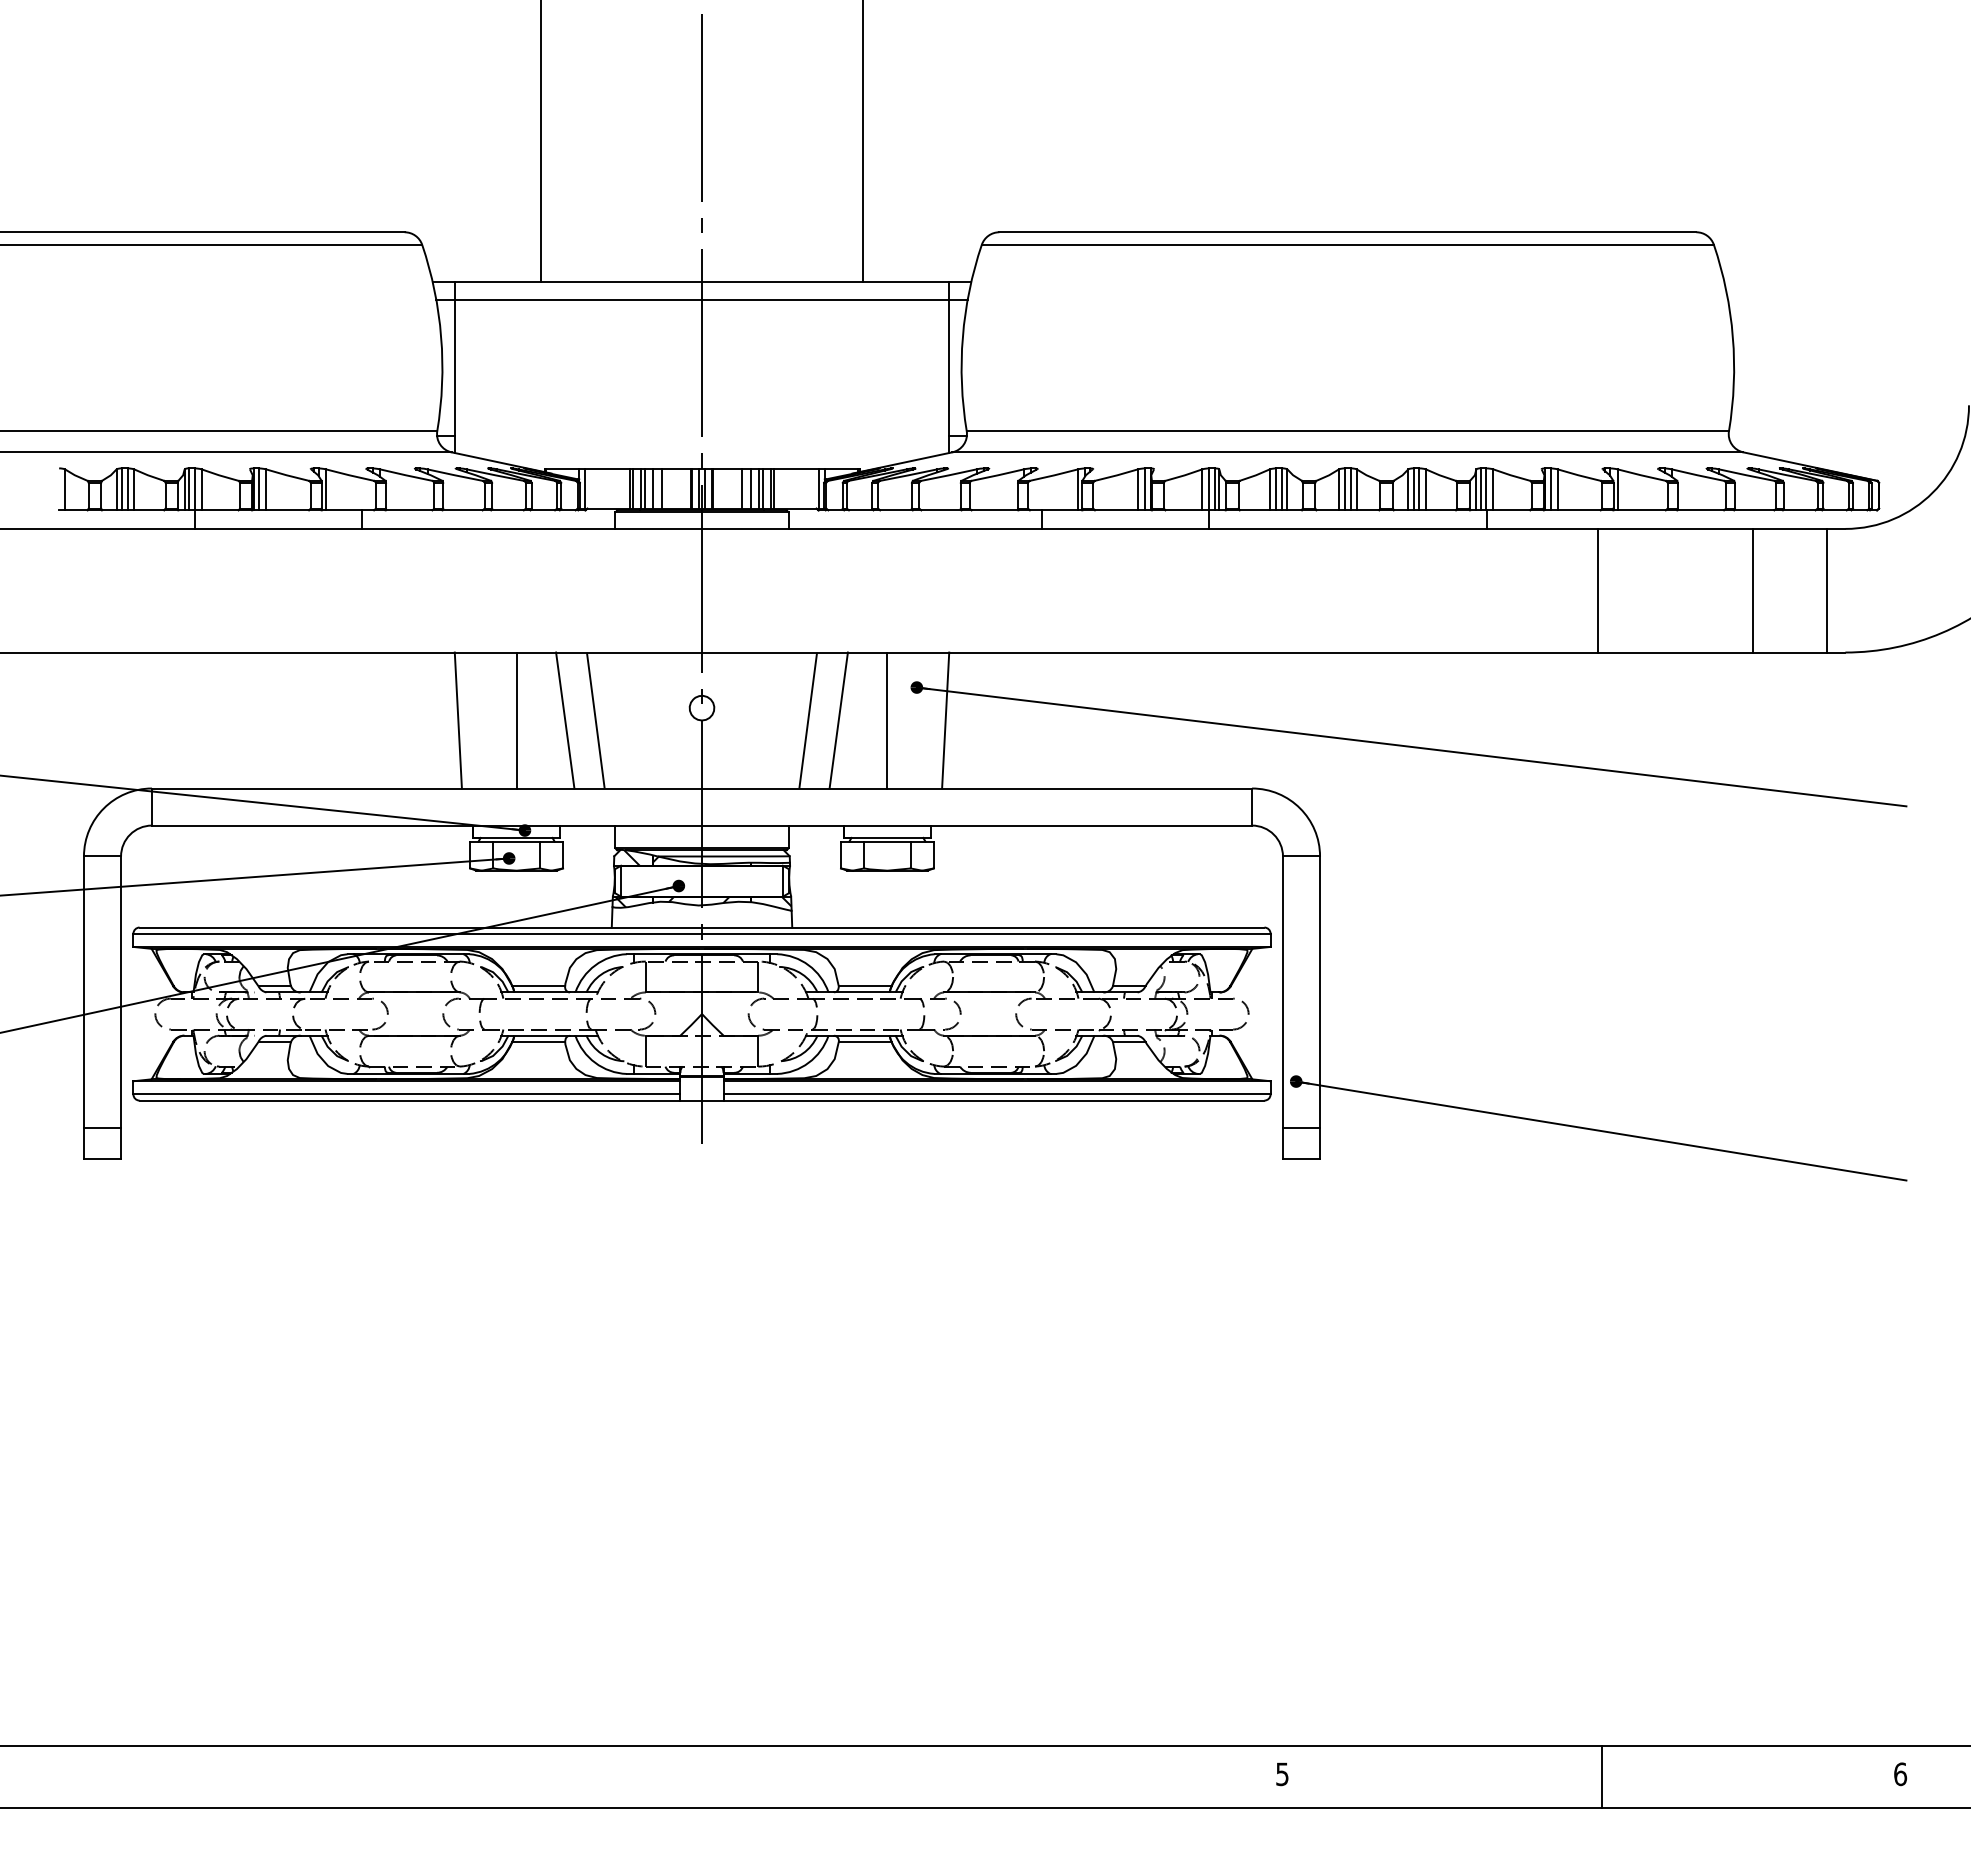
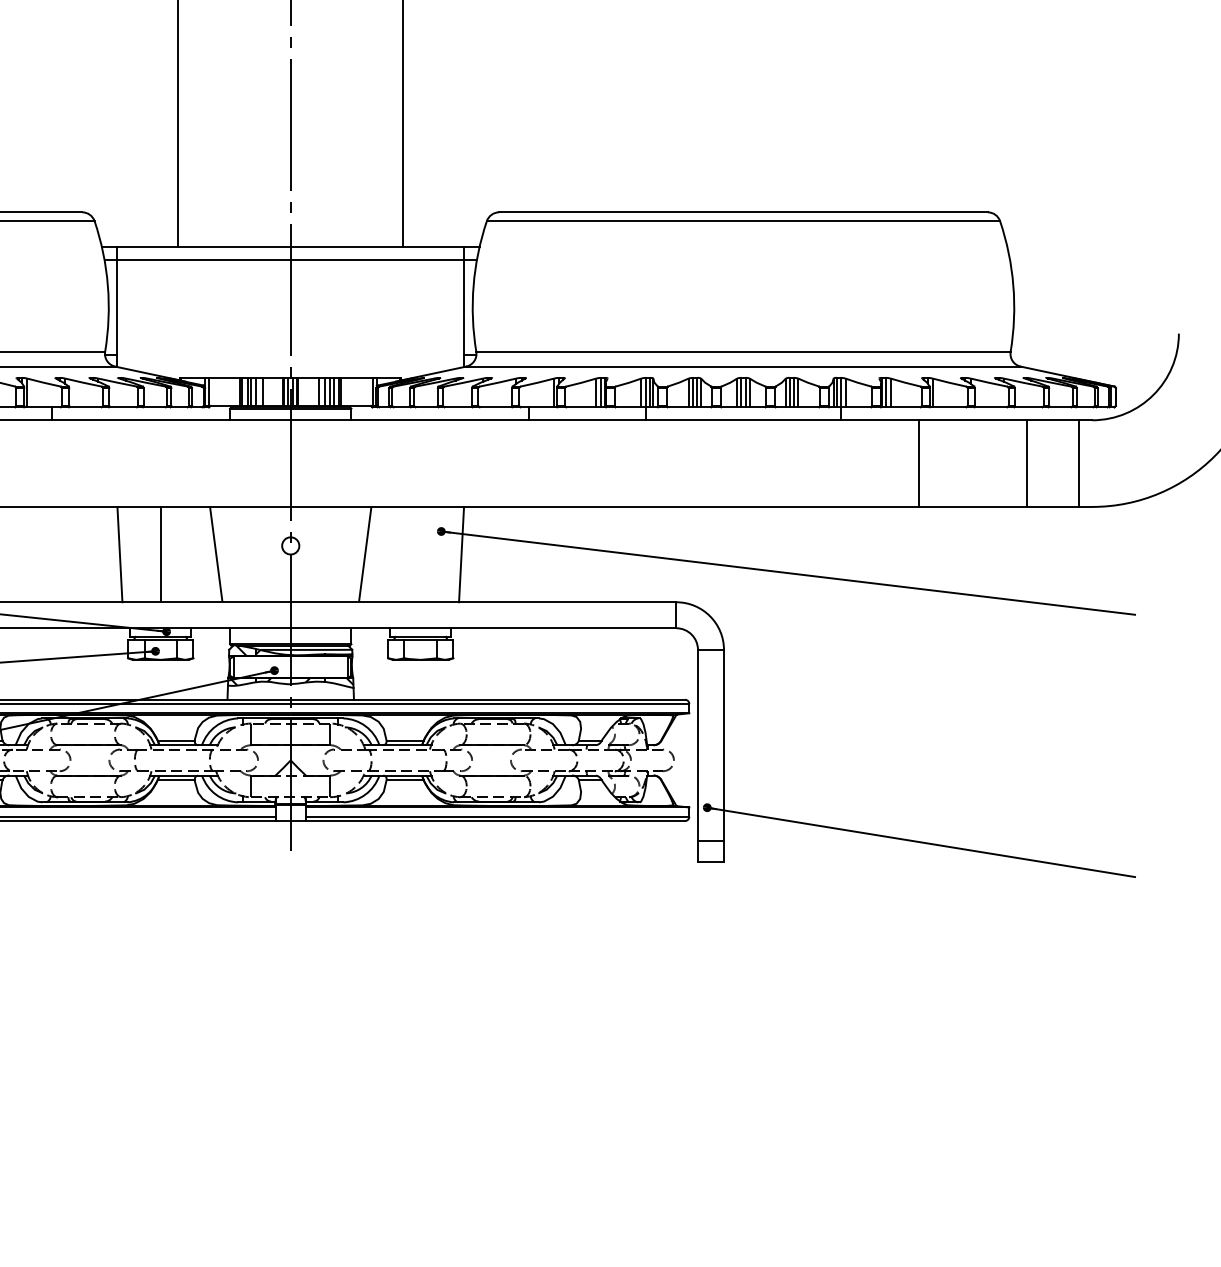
line: (565, 720) -> (195, 554), removed
line: (838, 720) -> (386, 554), removed
line: (887, 720) -> (420, 554), removed

